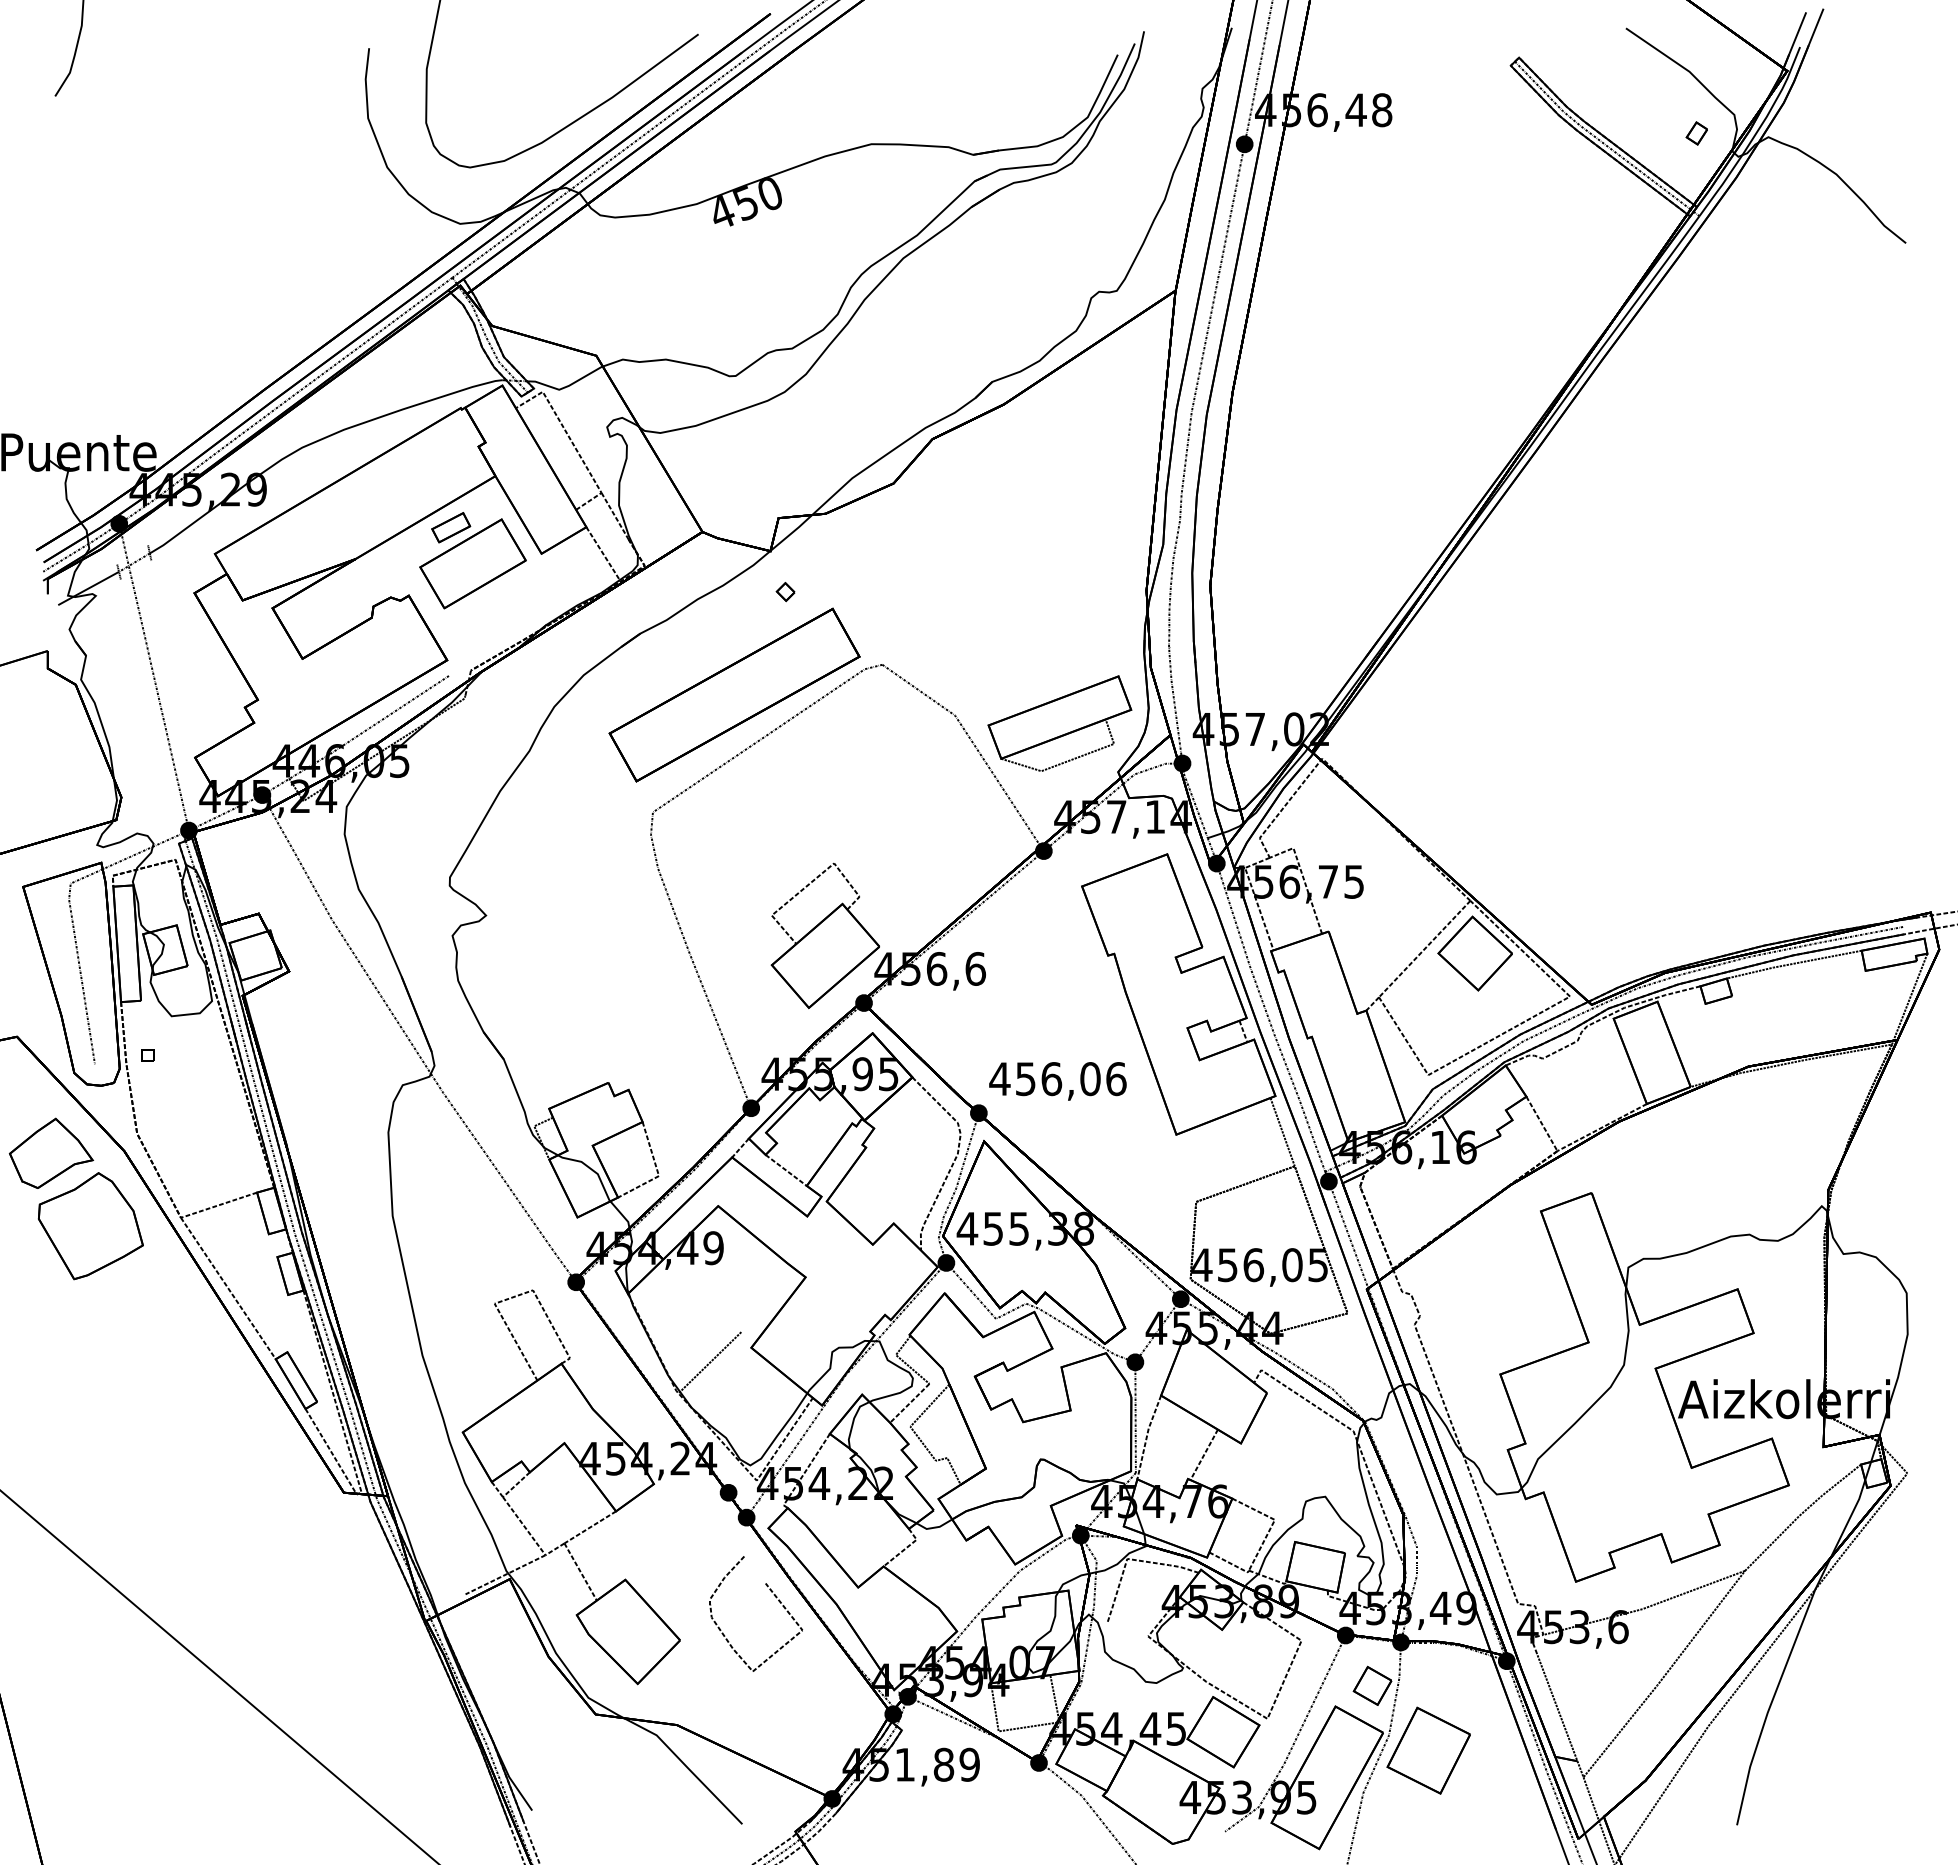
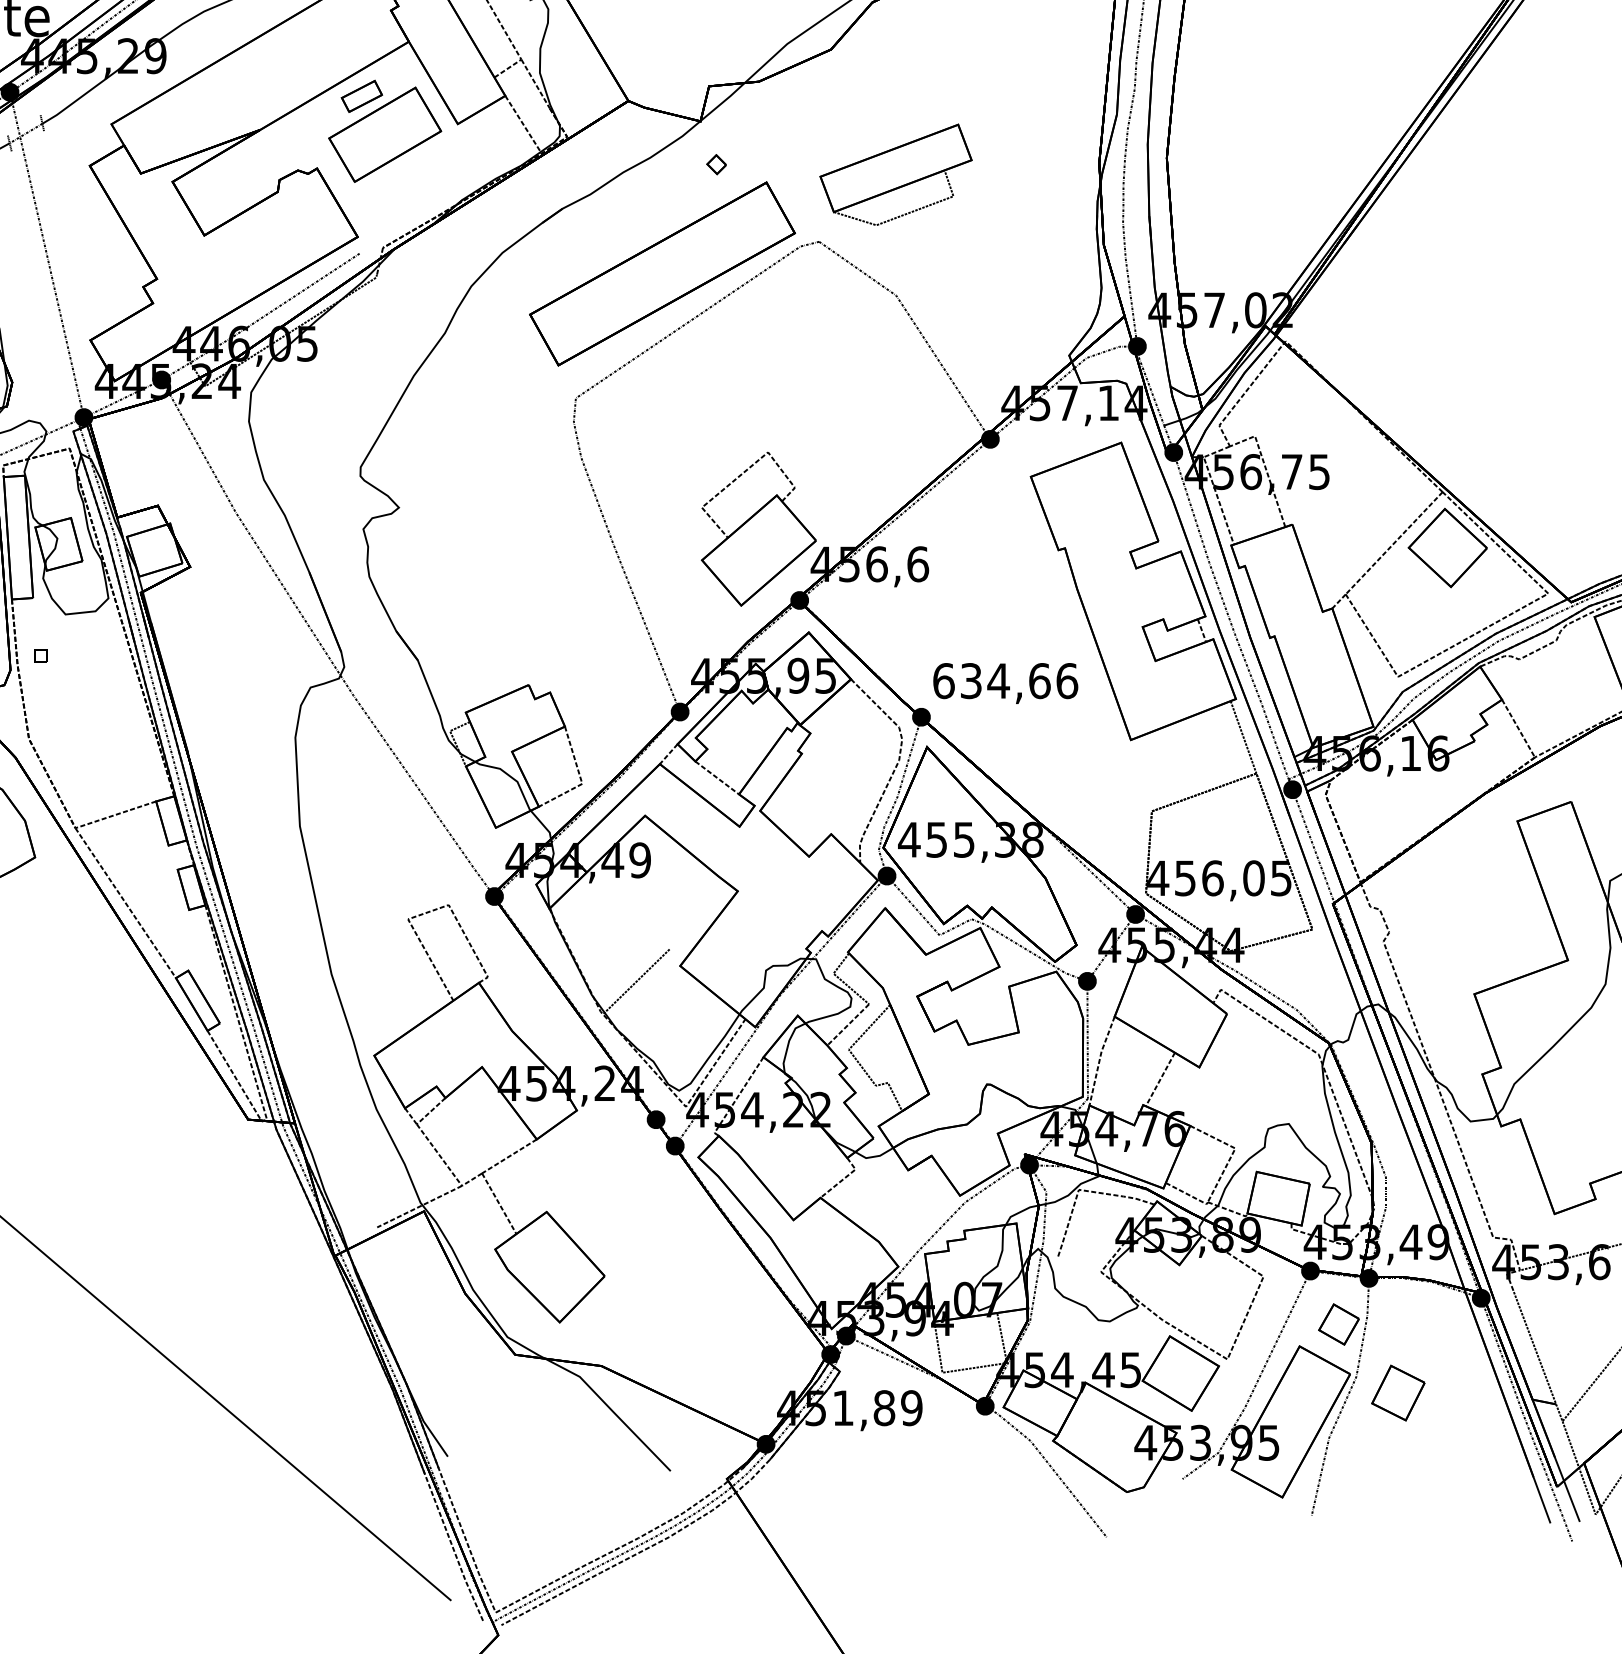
part: (1059, 723) -> (895, 174), moved
text: (1044, 1079) -> (991, 681), 456,06 -> 634,66
curve: (773, 1595) -> (703, 1228), removed
part: (1428, 1750) -> (1398, 1392), size x0.6

